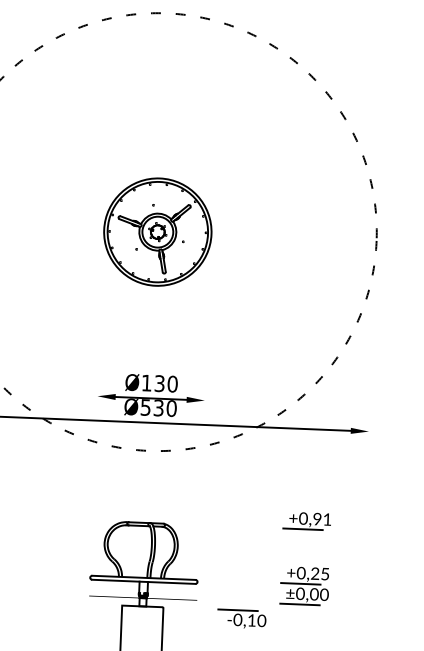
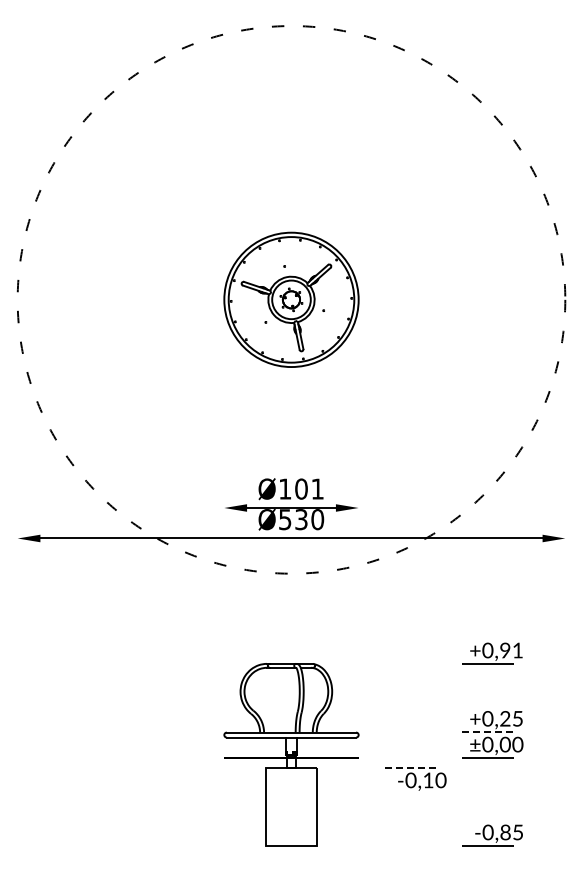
text: (166, 383) -> (309, 488), Ø130 -> Ø101
line: (300, 584) -> (487, 732), solid -> dashed
line: (237, 610) -> (410, 768), solid -> dashed

